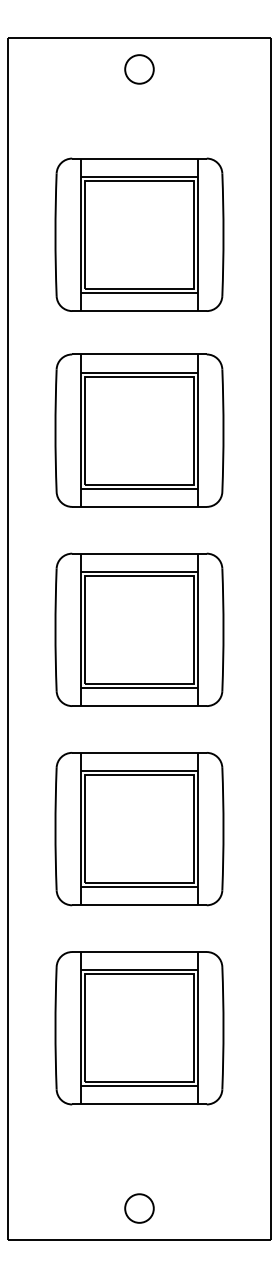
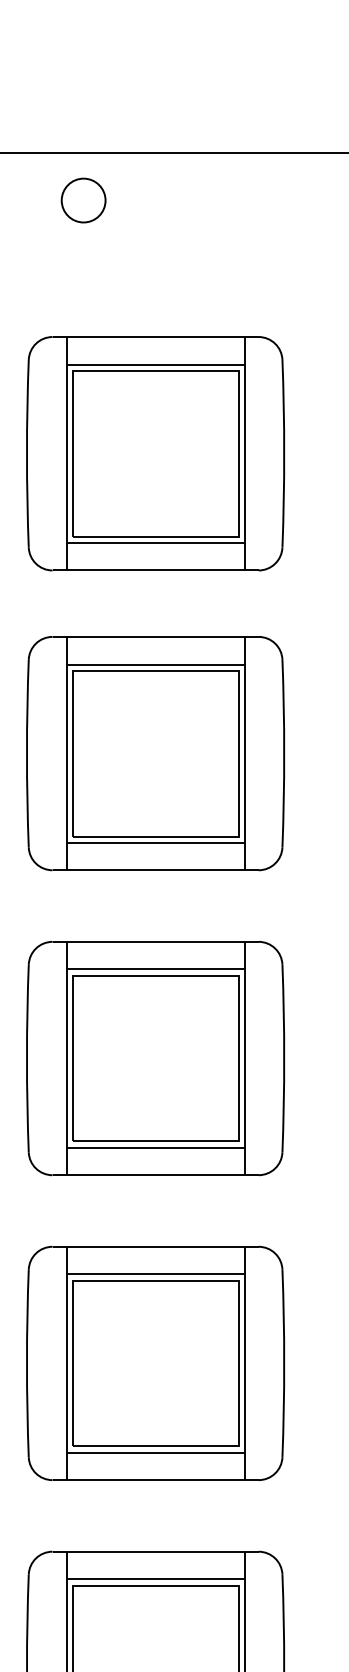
part: (139, 69) -> (83, 200), moved

